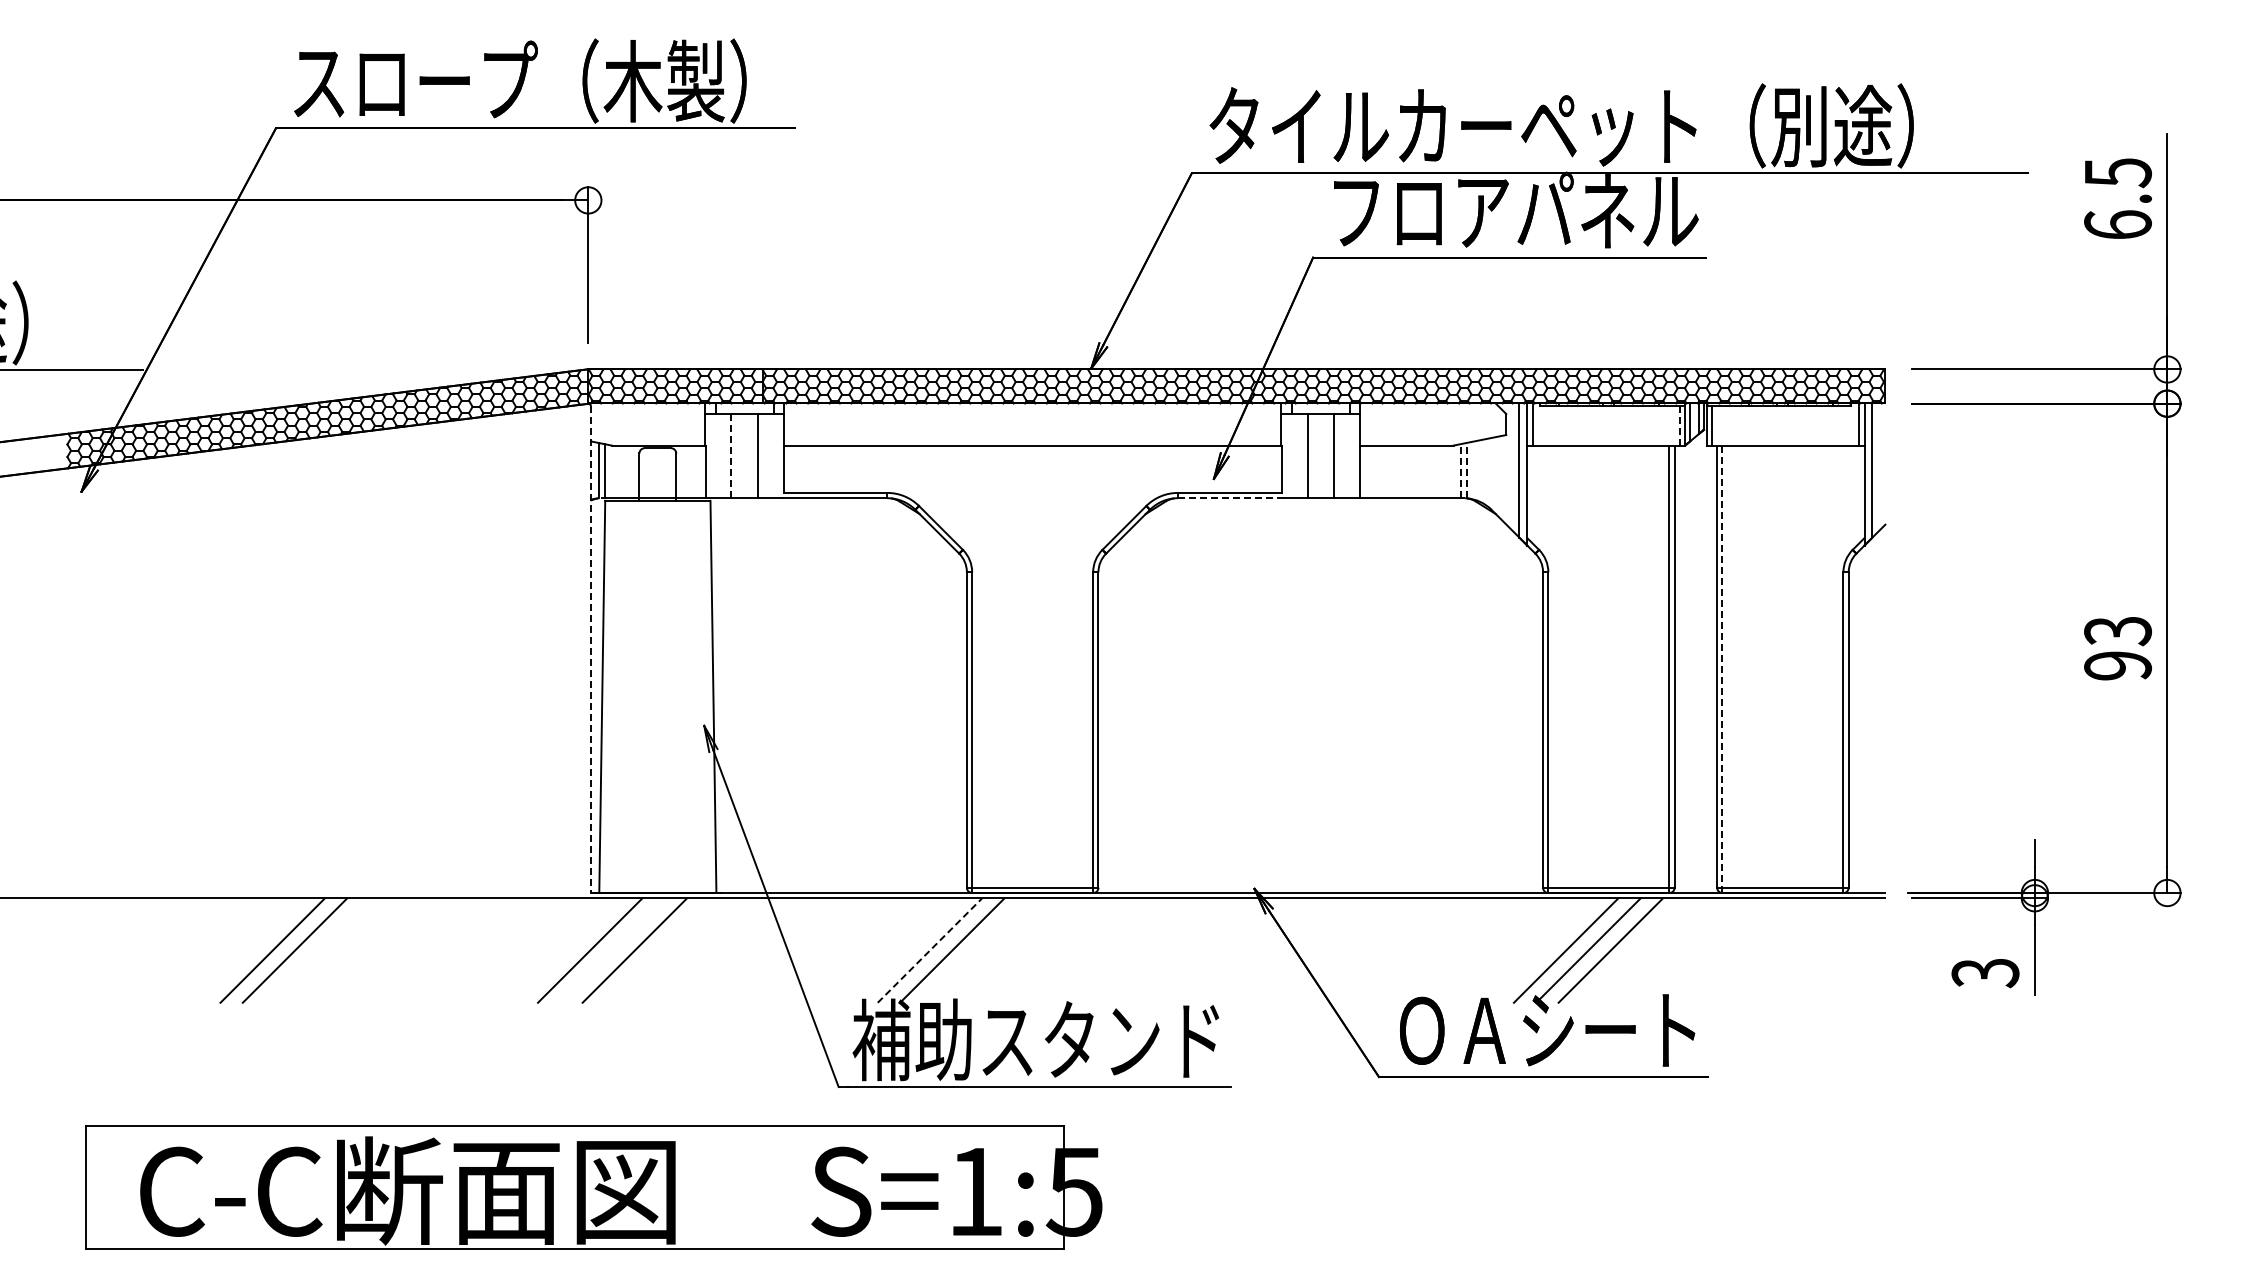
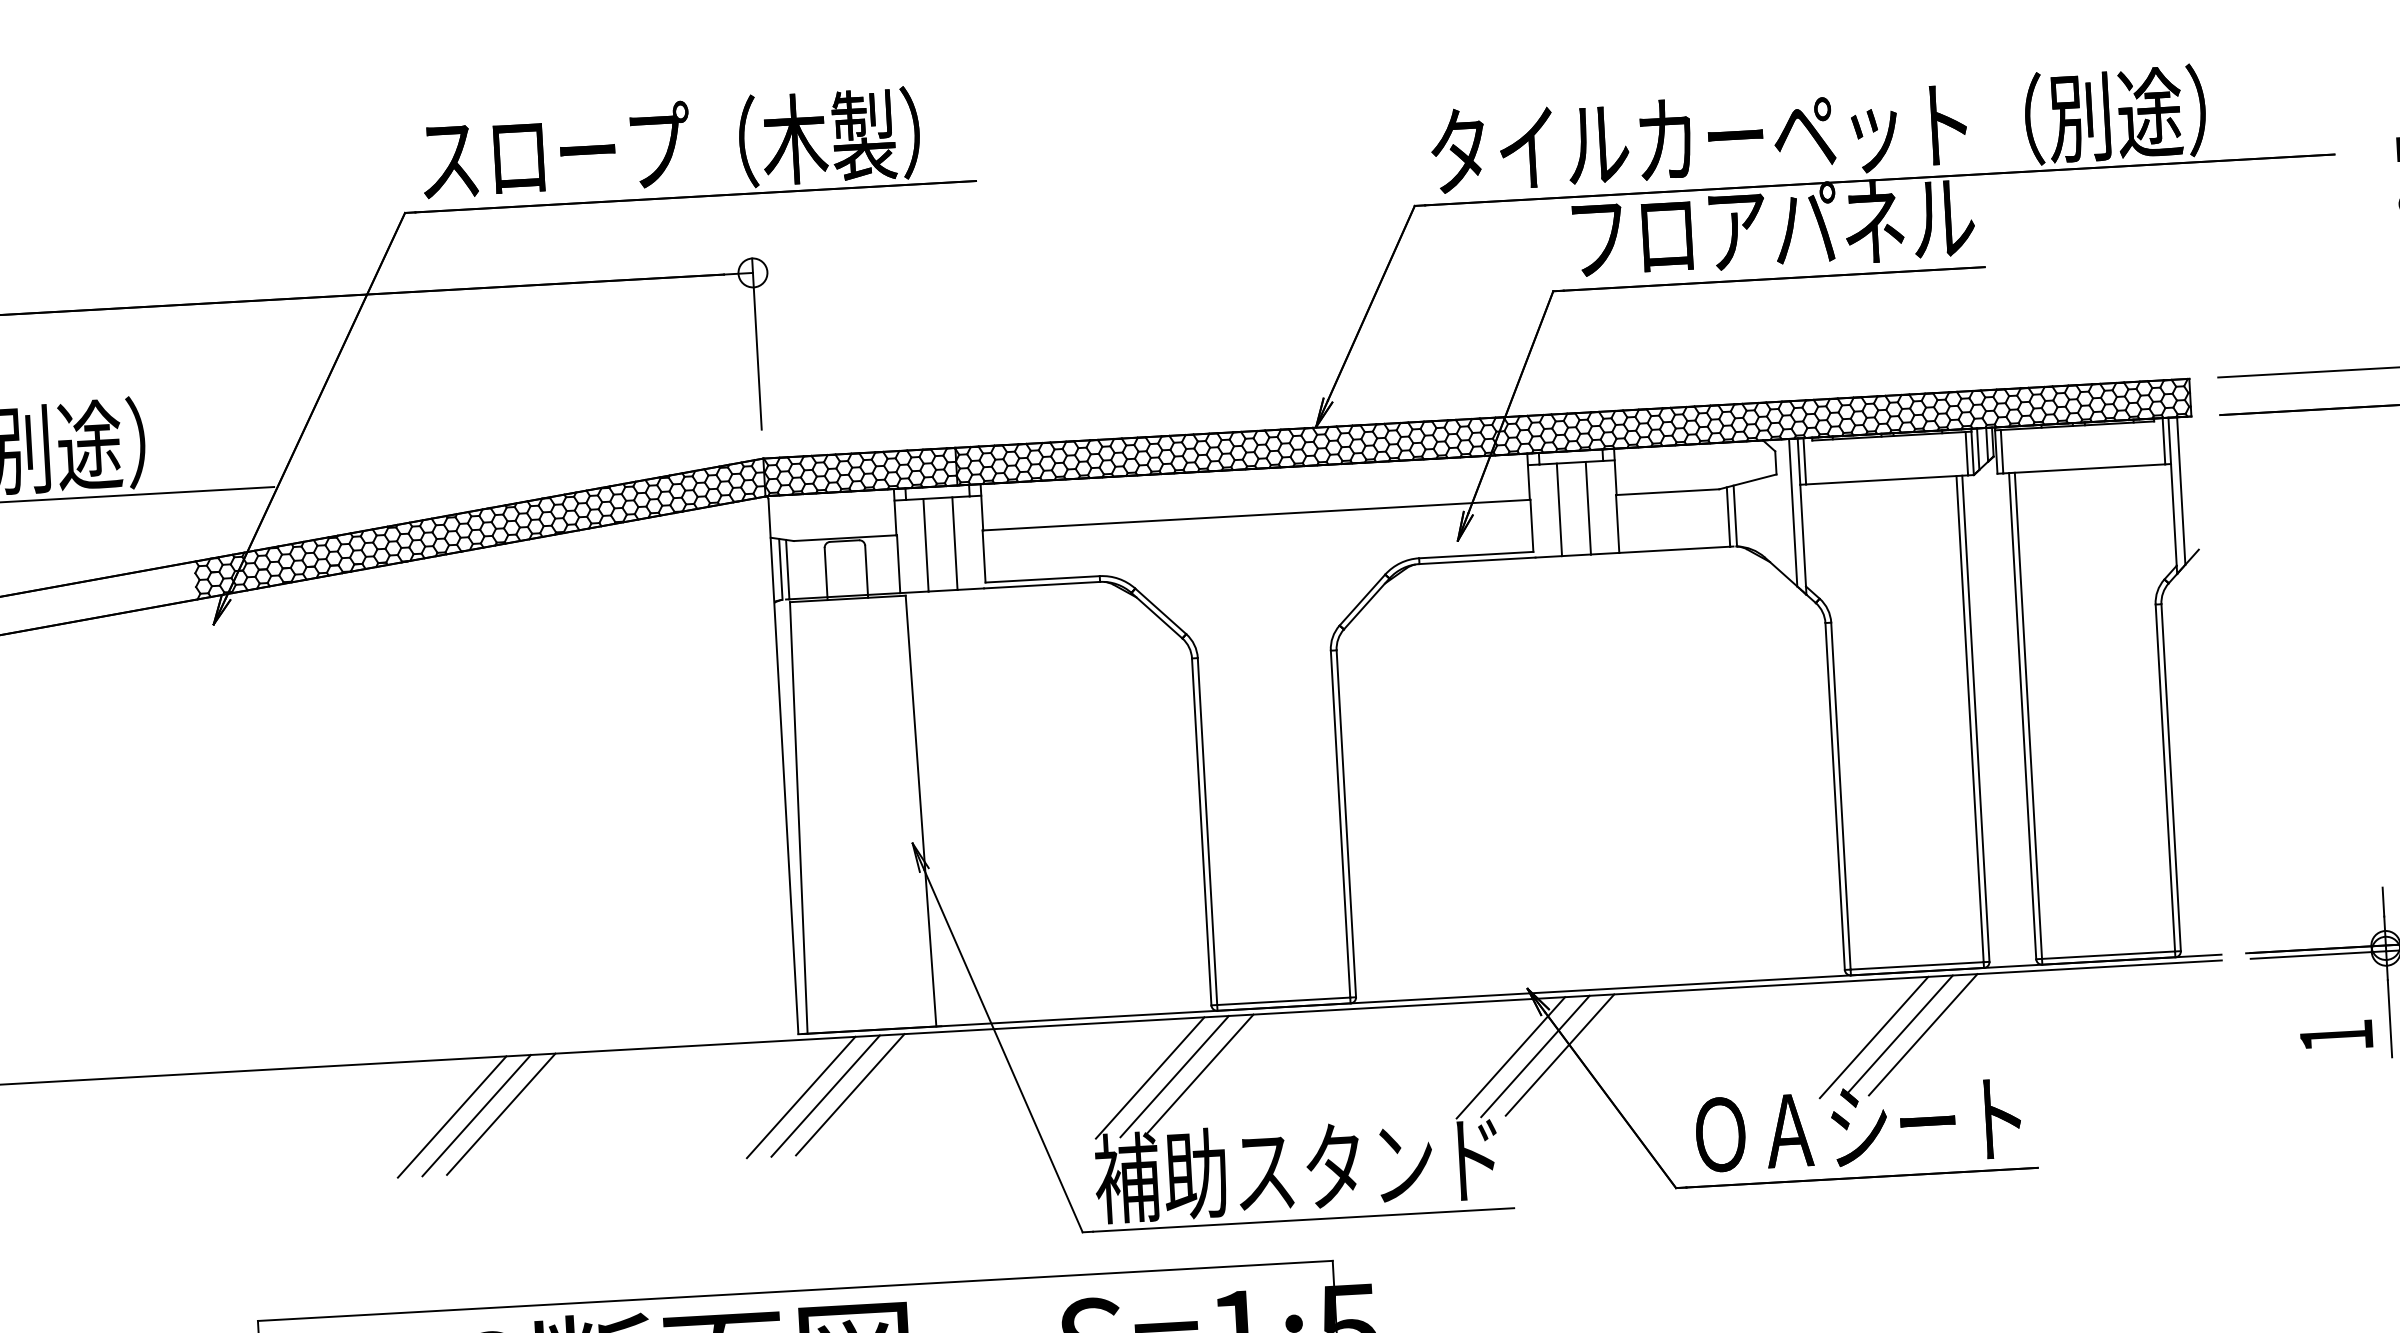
line: (1679, 425) -> (1966, 453), dashed -> solid
line: (731, 456) -> (926, 545), dashed -> solid
line: (1460, 470) -> (1728, 516), dashed -> solid
line: (1466, 470) -> (1735, 515), dashed -> solid
line: (1230, 498) -> (1477, 561), dashed -> solid
line: (590, 650) -> (783, 767), dashed -> solid
line: (1722, 667) -> (2028, 716), dashed -> solid
line: (317, 950) -> (501, 1114), added
line: (612, 950) -> (825, 1096), added
line: (907, 950) -> (1149, 1077), added
line: (930, 950) -> (1175, 1076), dashed -> solid
line: (1235, 950) -> (1510, 1057), added
line: (1257, 950) -> (1534, 1056), added
line: (1280, 950) -> (1560, 1055), added
text: (1985, 973) -> (2336, 1036), 3 -> 1

